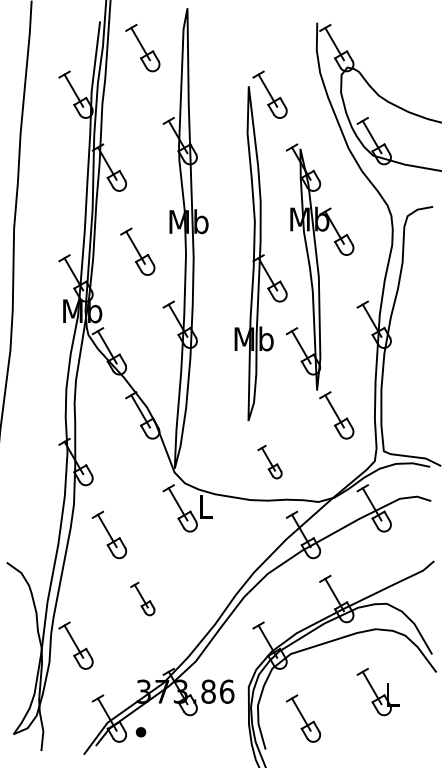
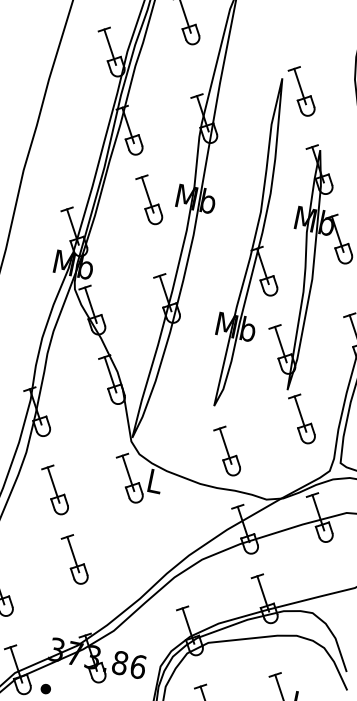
part: (137, 251) -> (148, 199), moved
part: (269, 462) -> (226, 450), size x1.43
part: (142, 598) -> (74, 558), size x1.43

